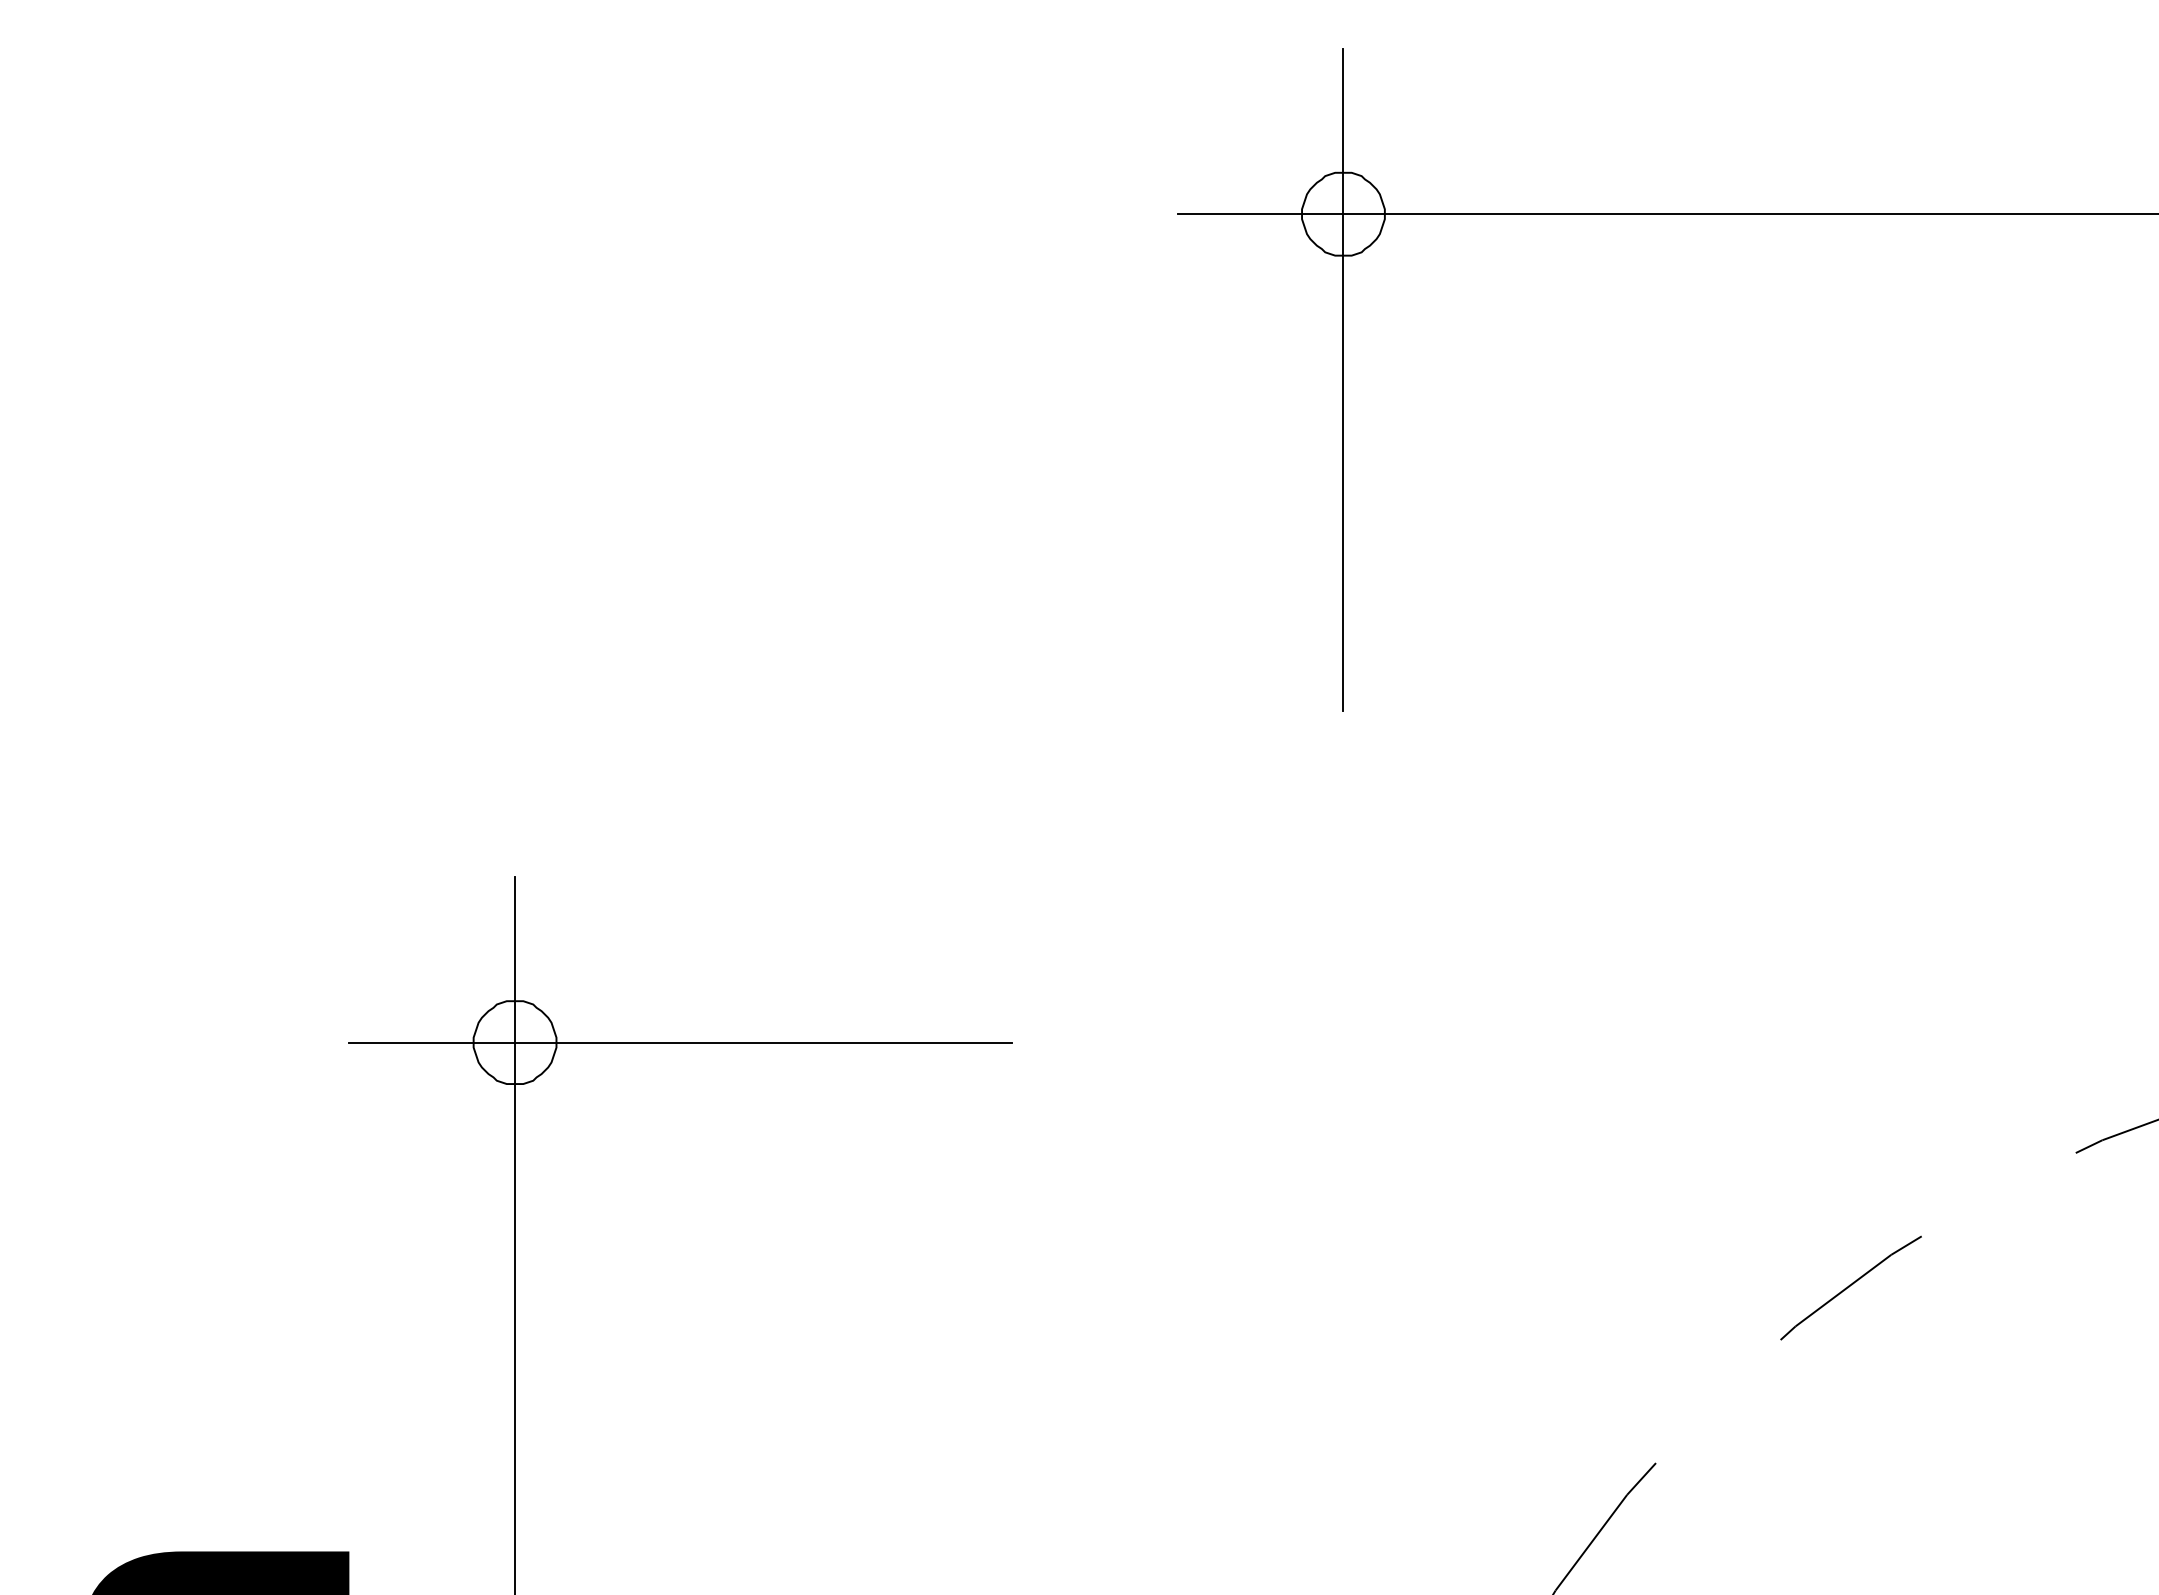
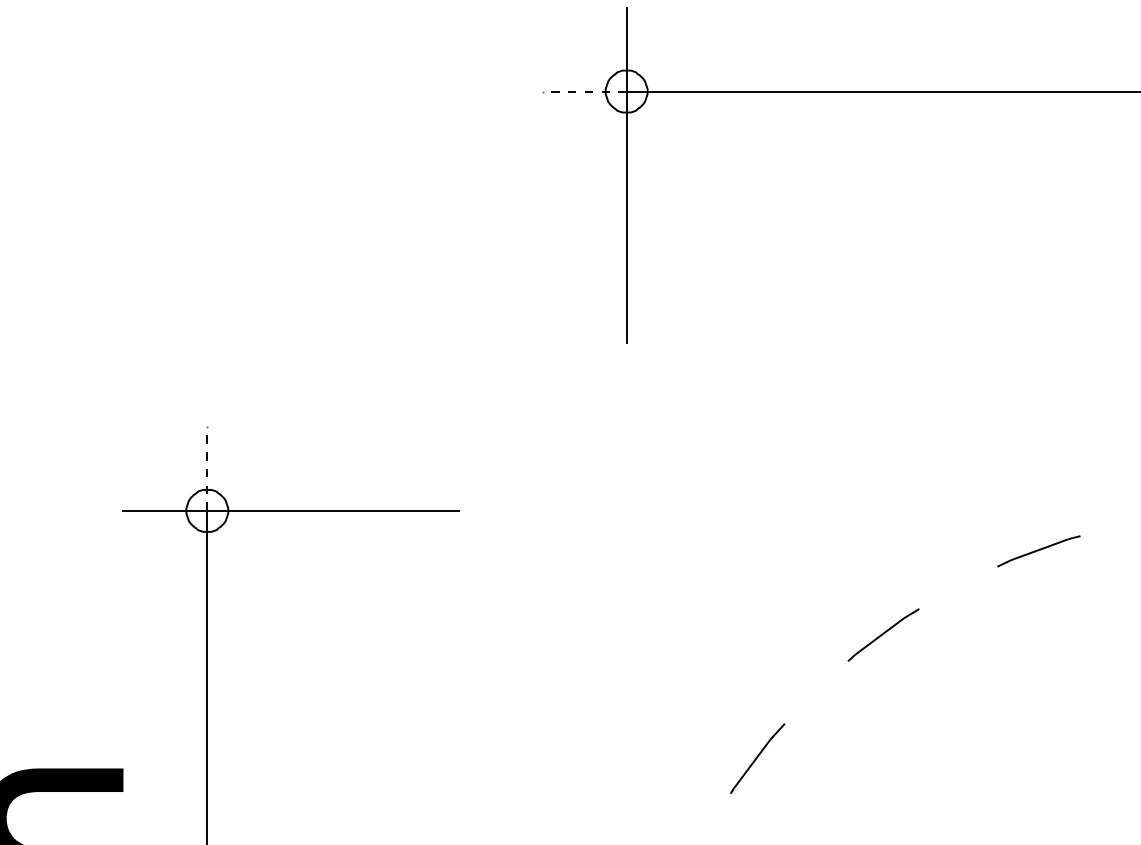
line: (1260, 214) -> (584, 91), solid -> dashed
line: (515, 958) -> (207, 468), solid -> dashed

